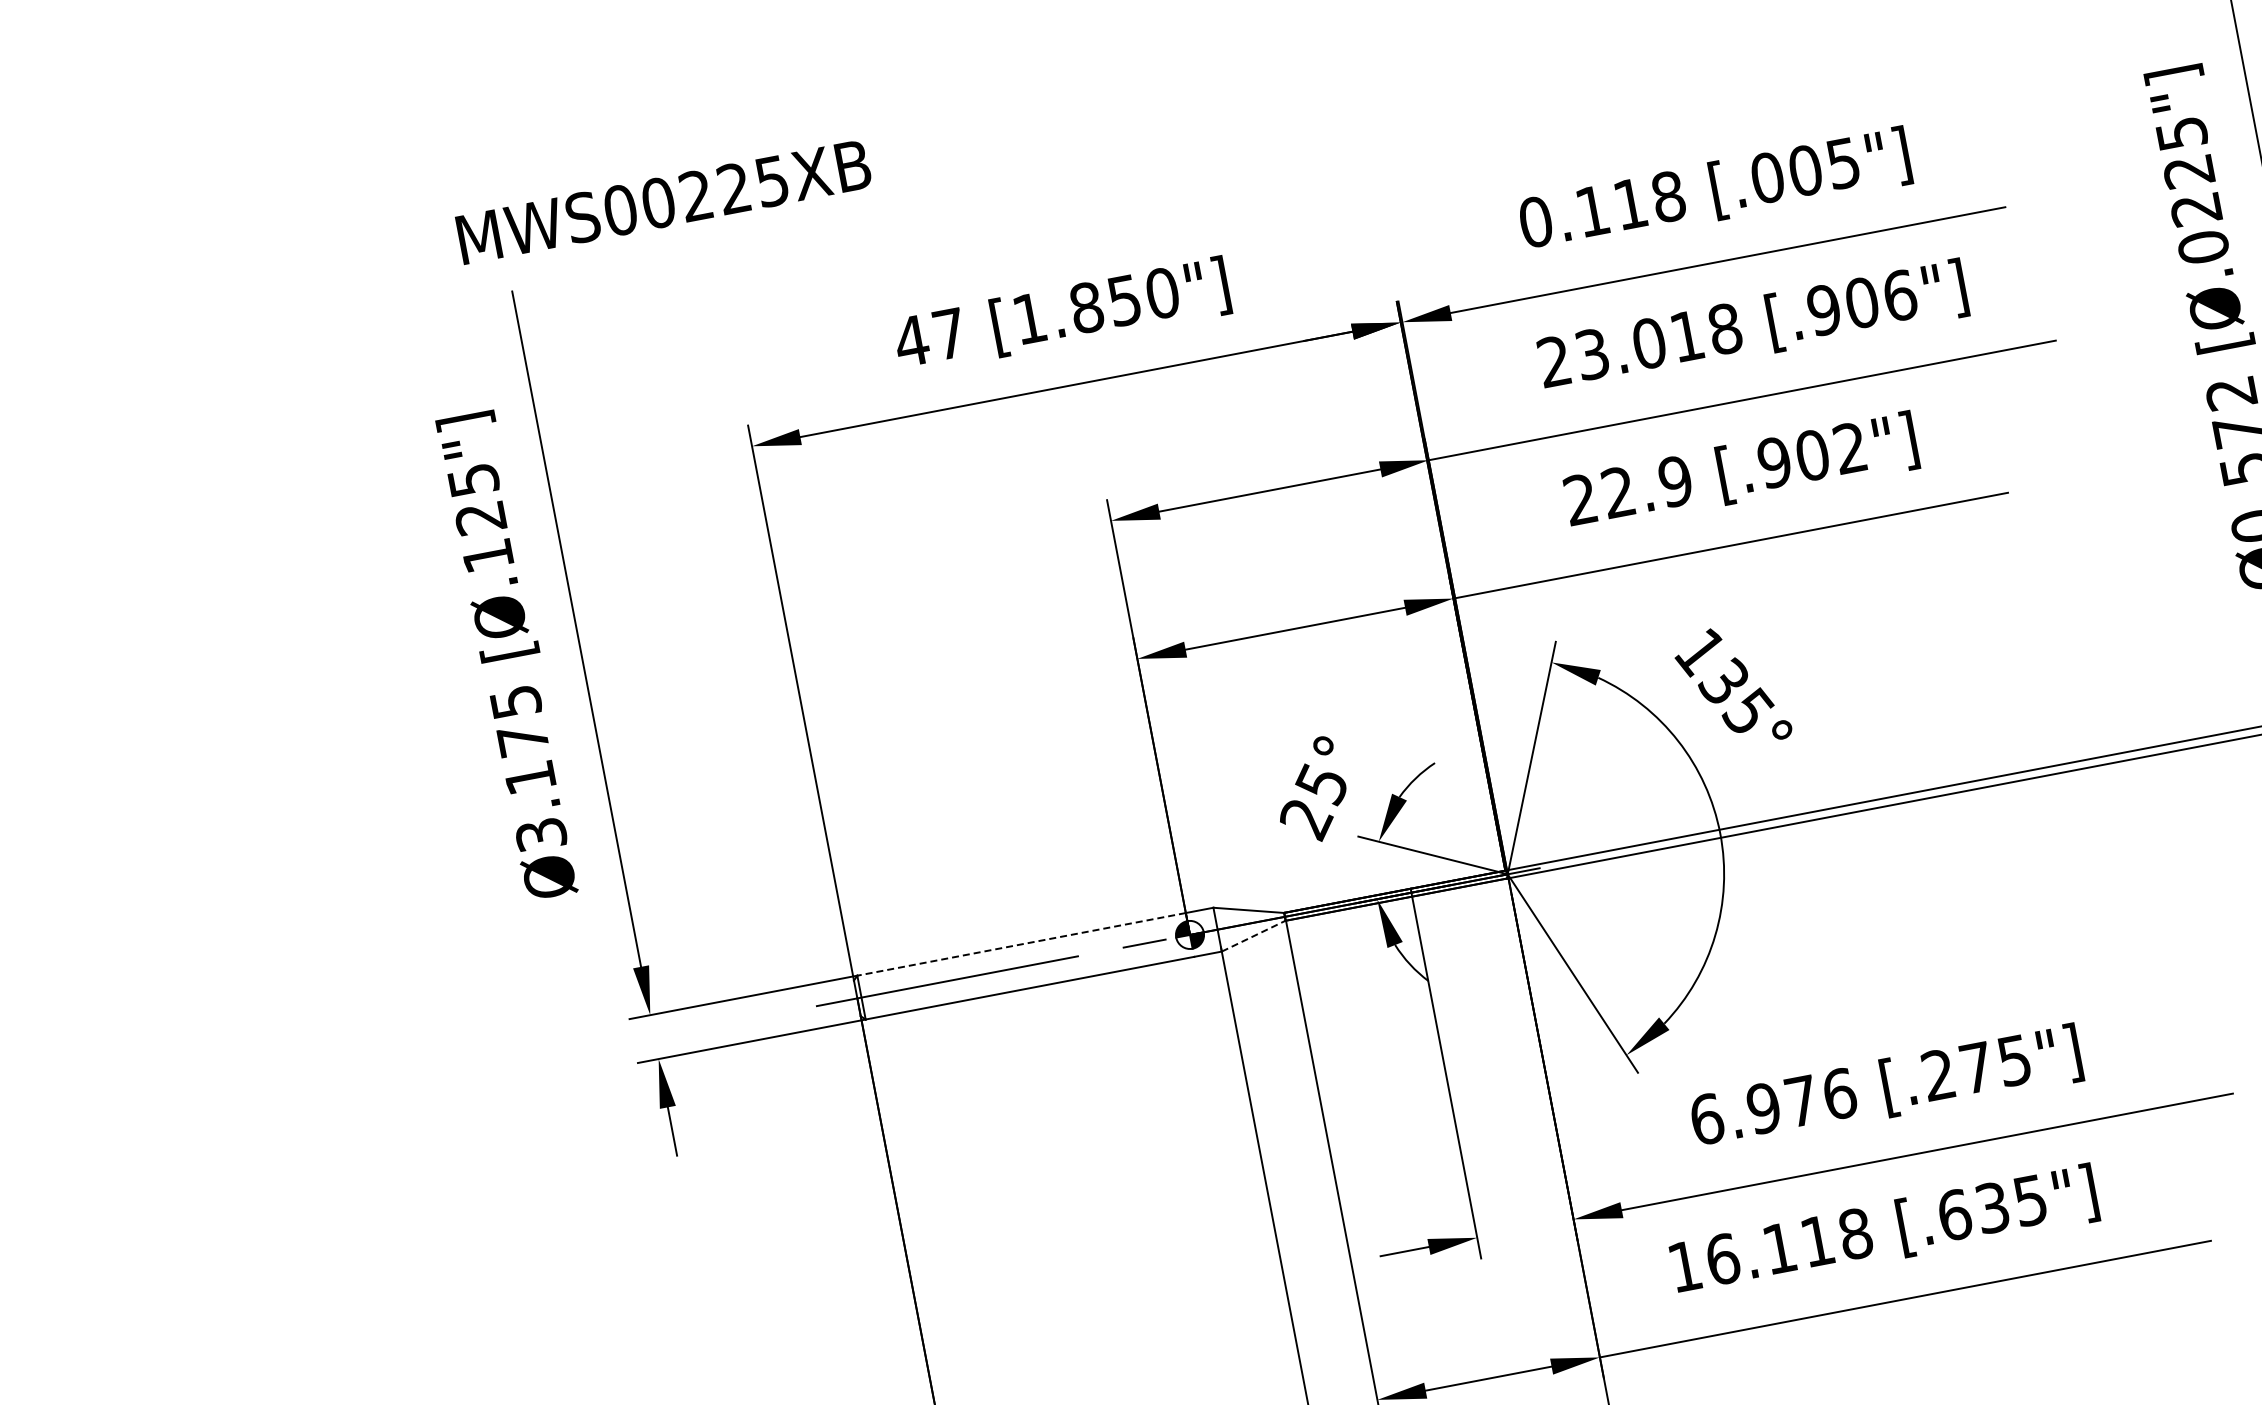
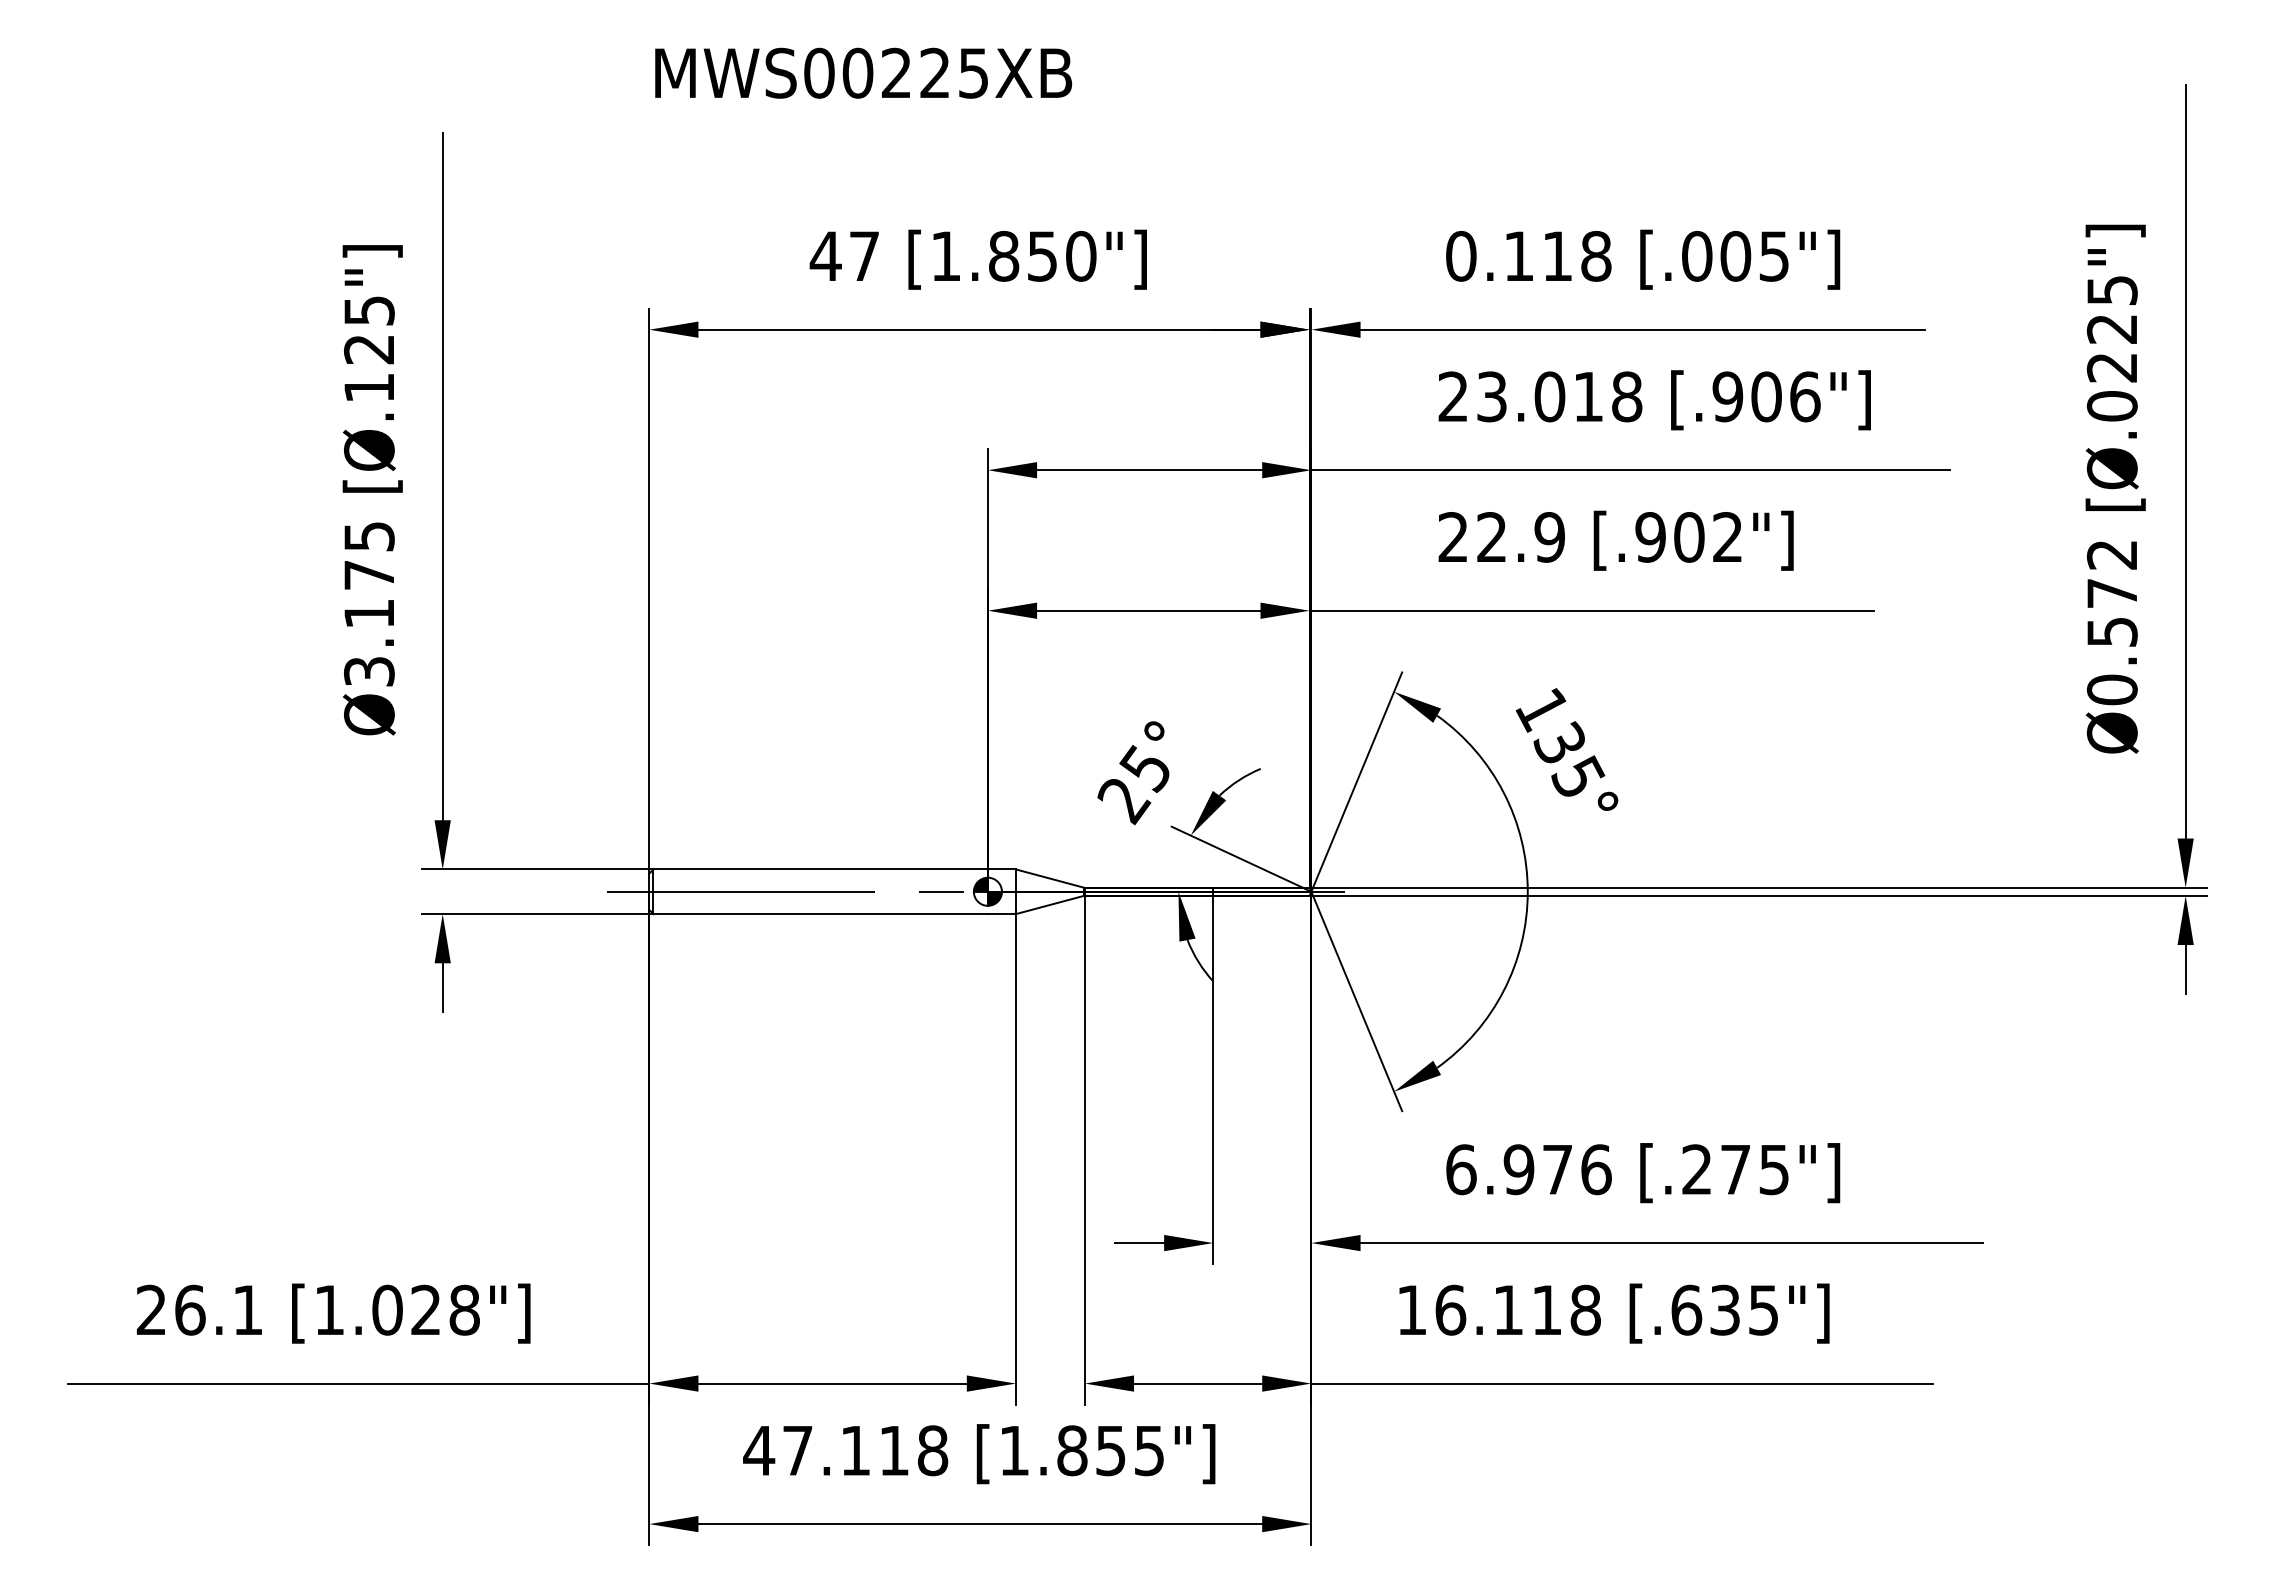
text: (663, 201) -> (863, 72), moved
line: (1253, 935) -> (1050, 904), dashed -> solid
line: (1021, 944) -> (820, 869), dashed -> solid

